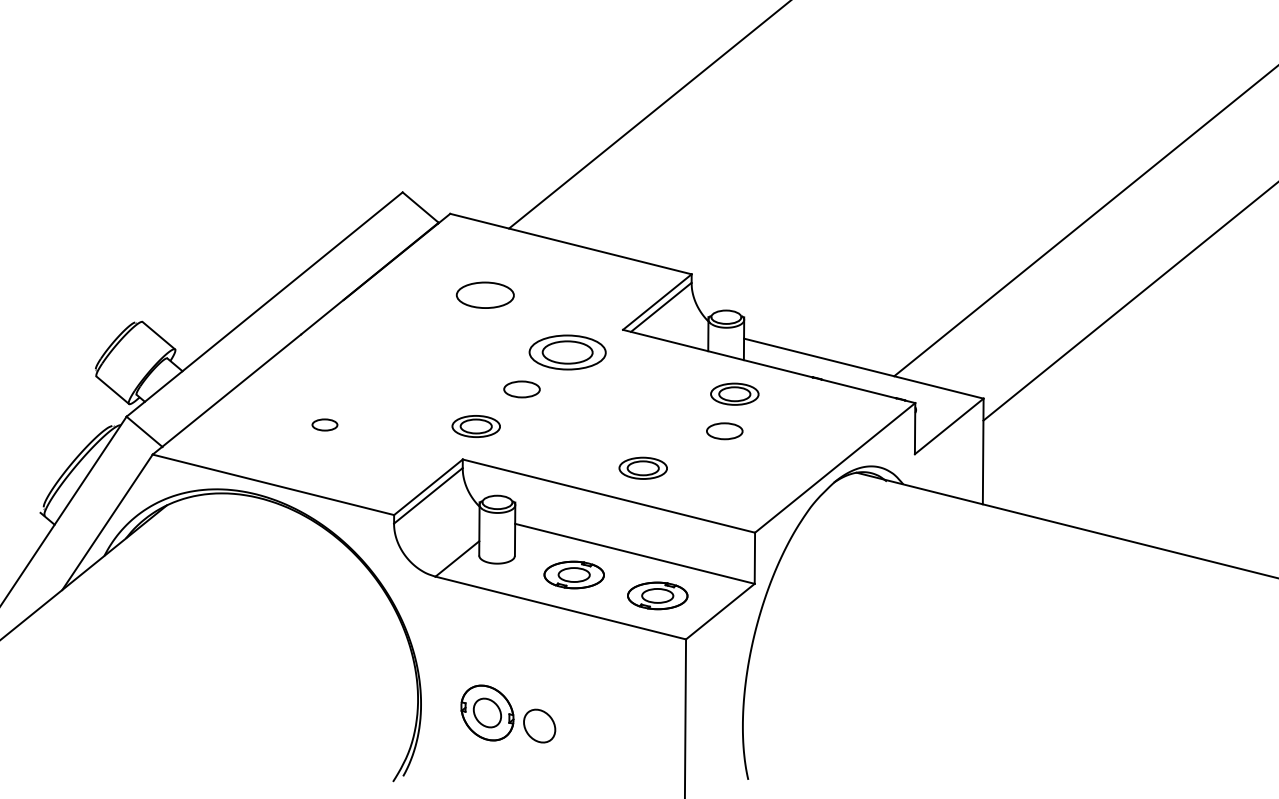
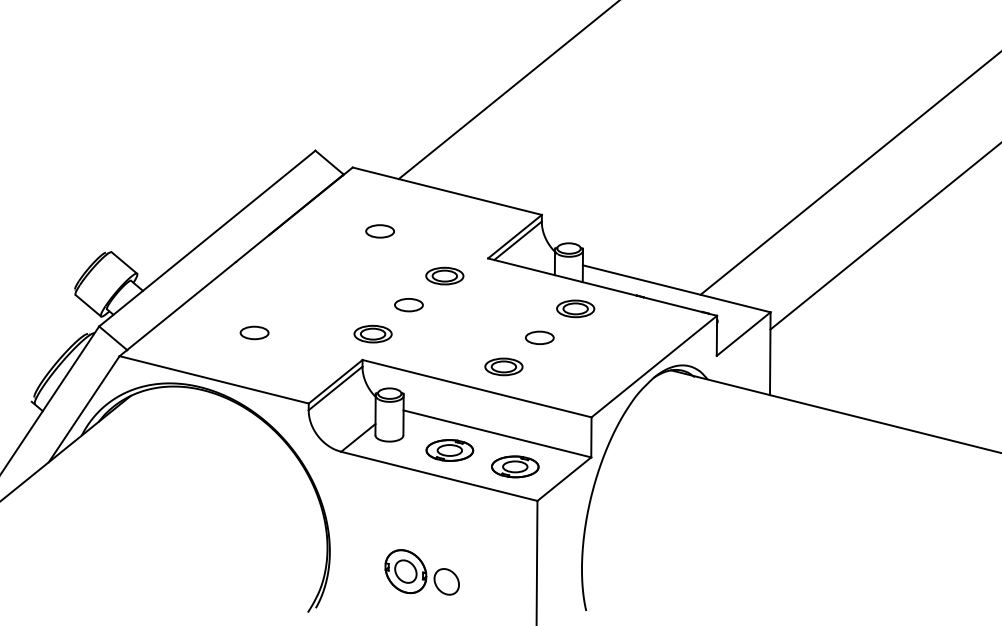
part: (484, 295) -> (379, 231), size x0.62
part: (567, 351) -> (444, 275), size x0.62
part: (324, 424) -> (254, 332), size x1.43
part: (724, 430) -> (539, 337), moved
part: (507, 714) -> (421, 572), moved

